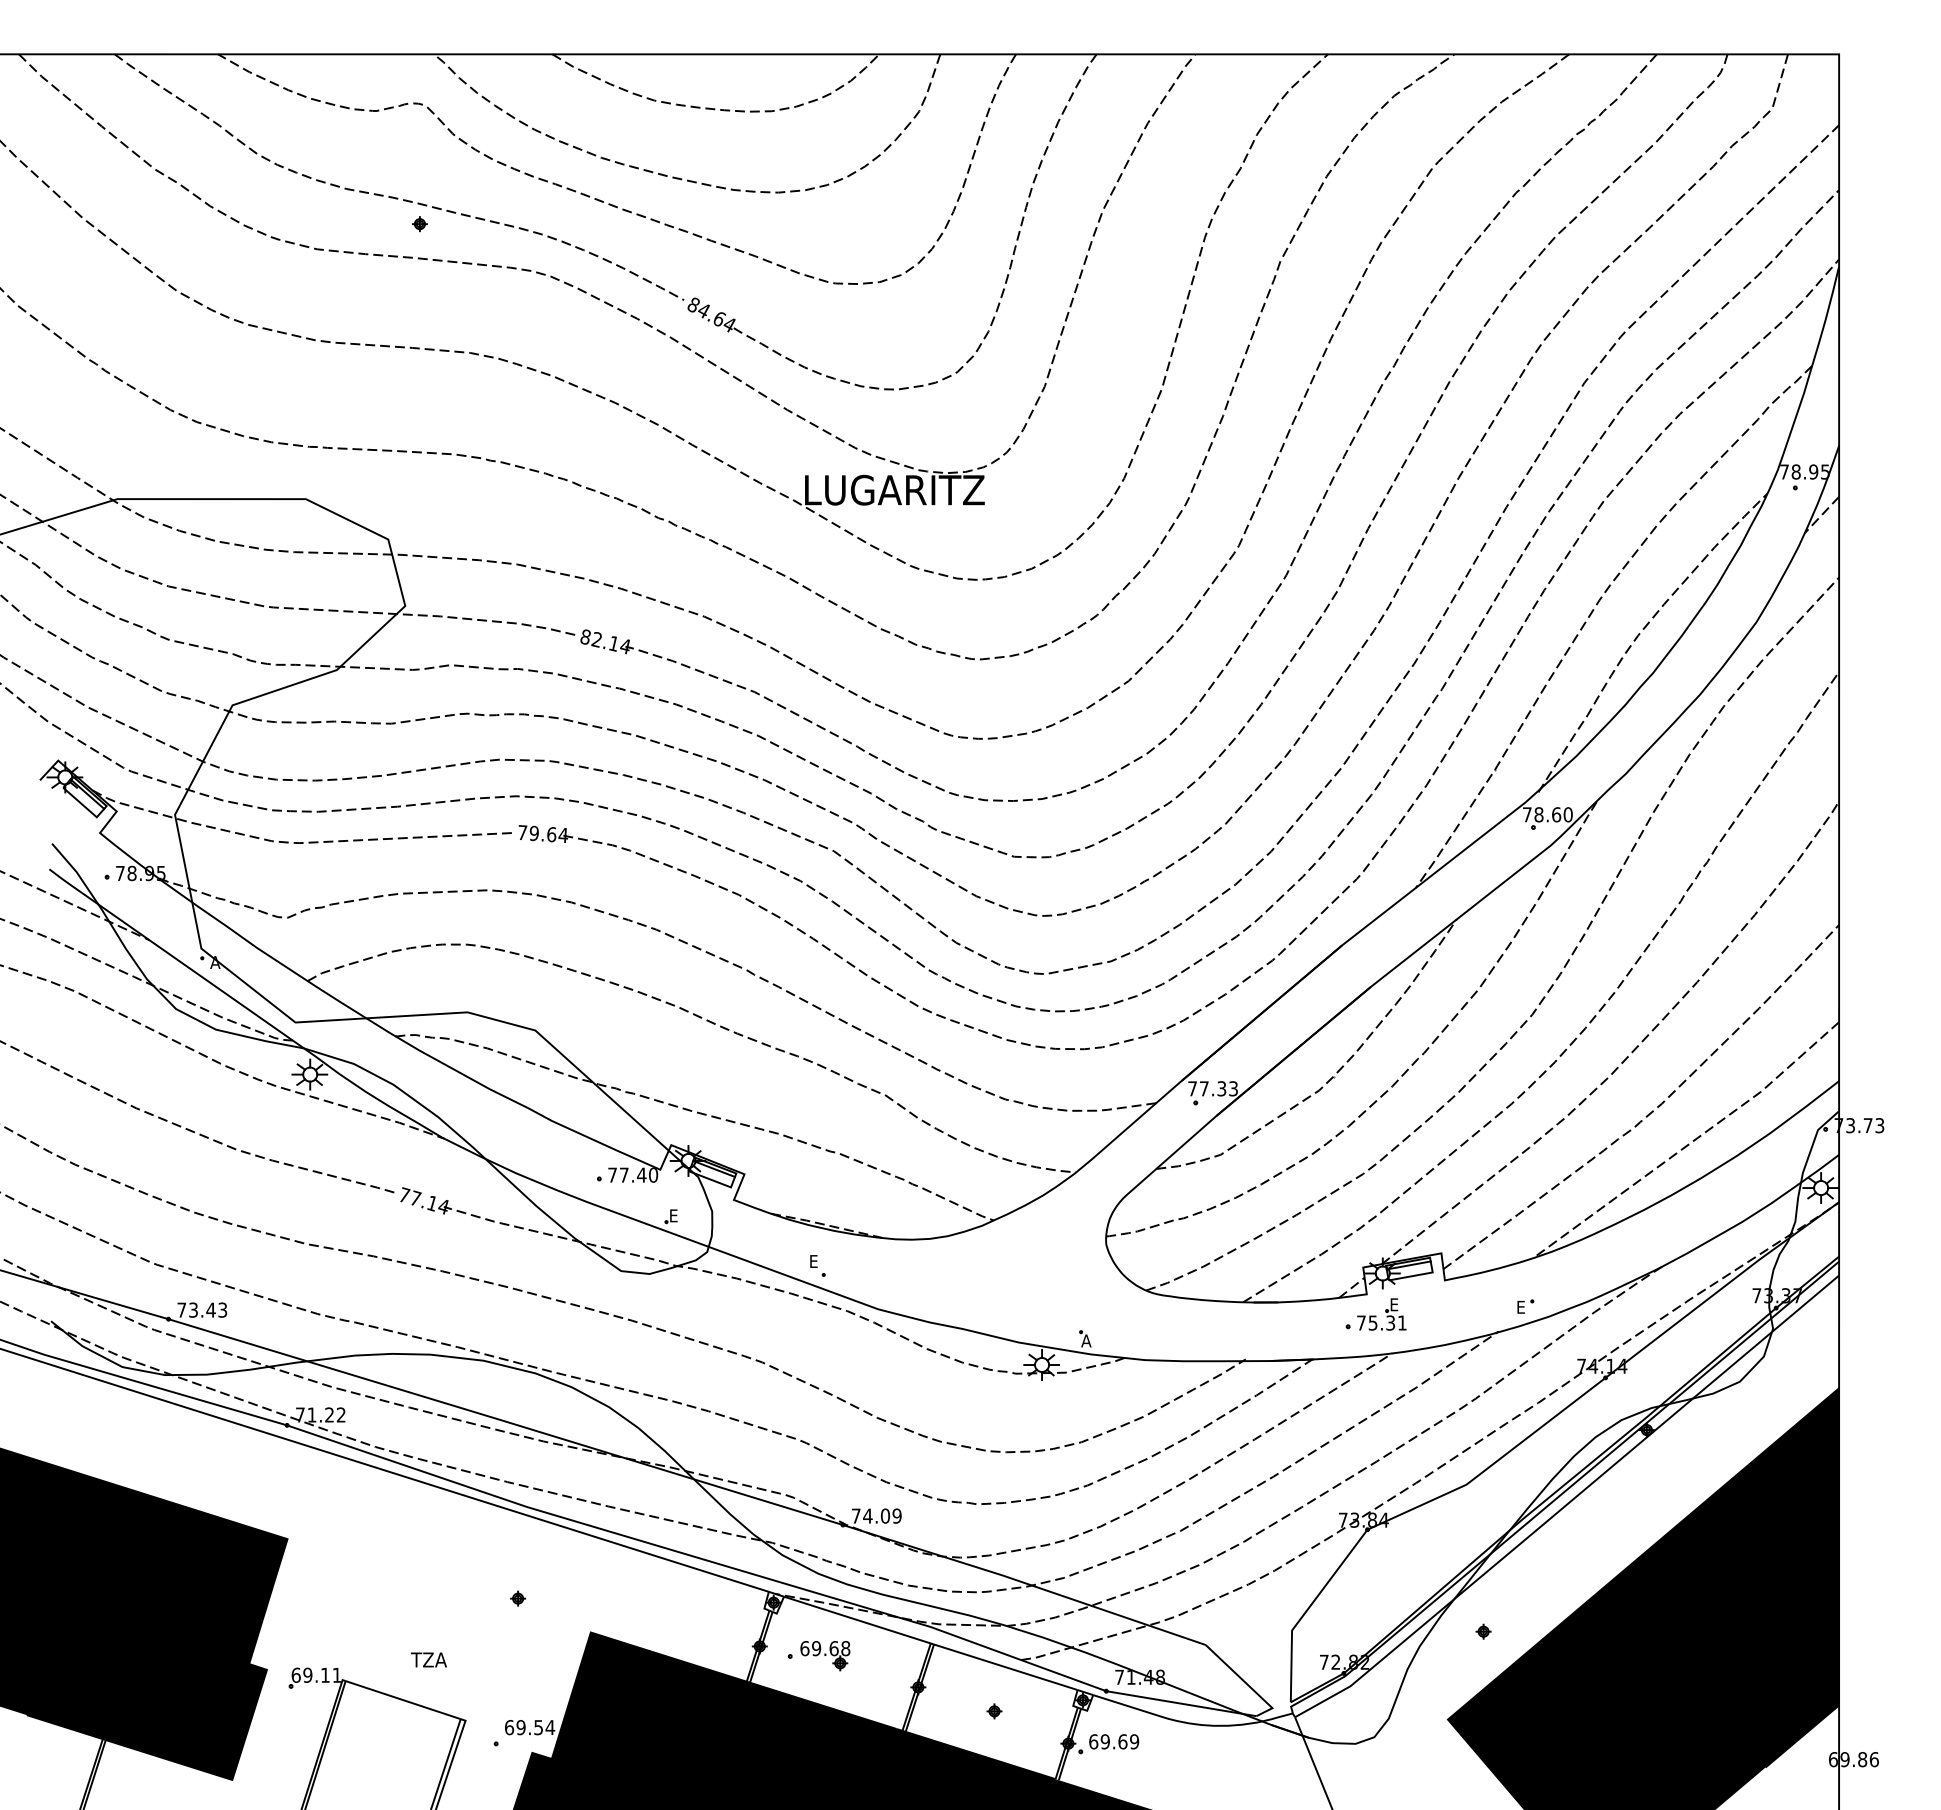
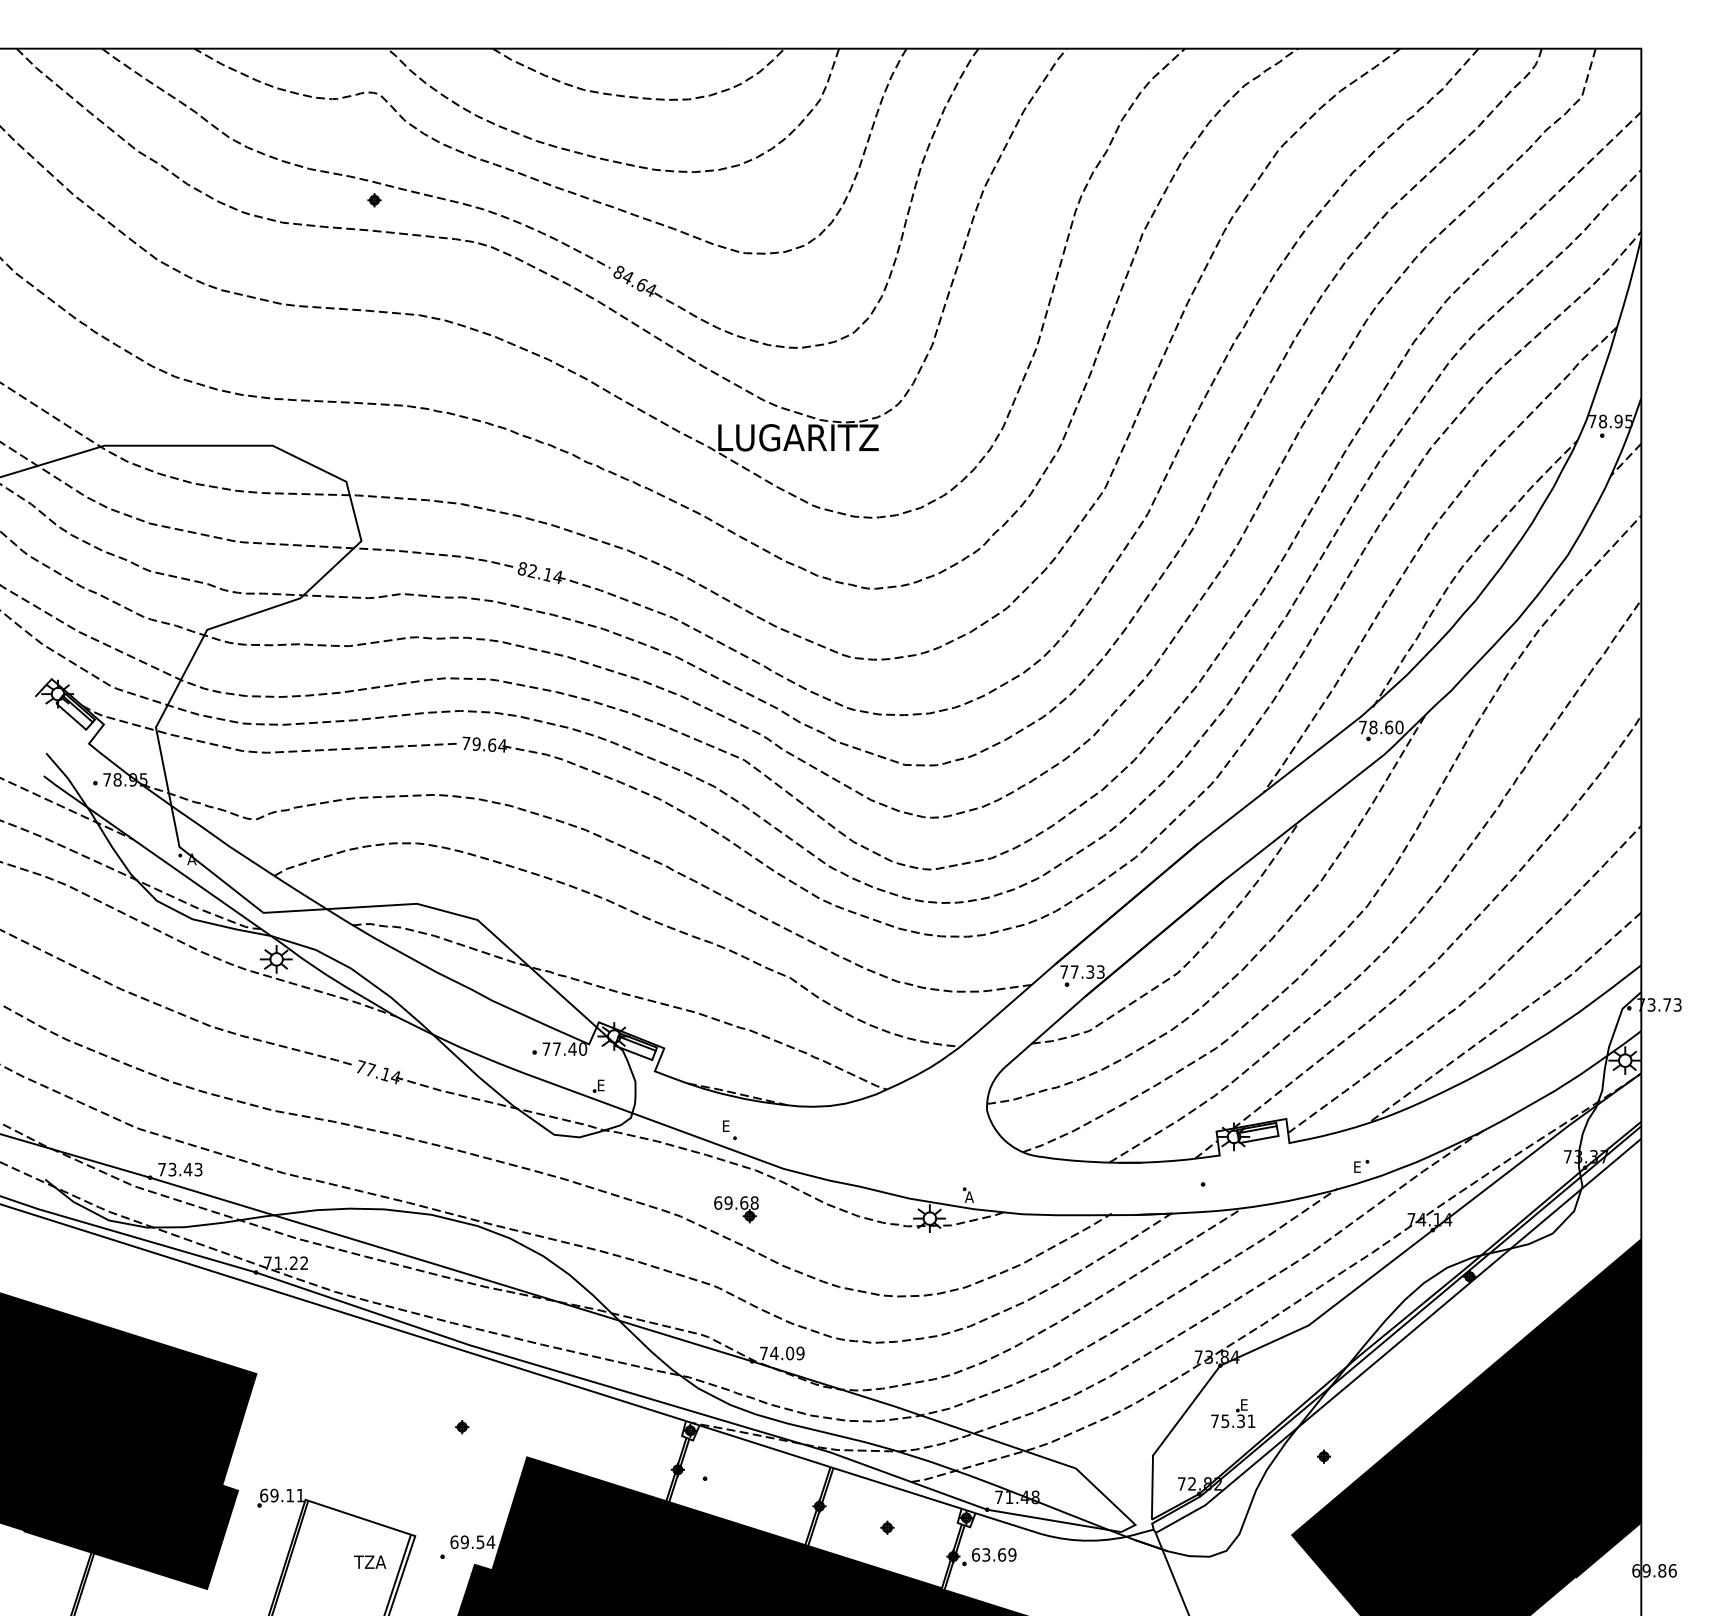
part: (1381, 1314) -> (1232, 1413), moved
part: (825, 1656) -> (736, 1210), moved
text: (428, 1659) -> (369, 1561), moved
text: (1104, 1741) -> (985, 1554), 69.69 -> 63.69

